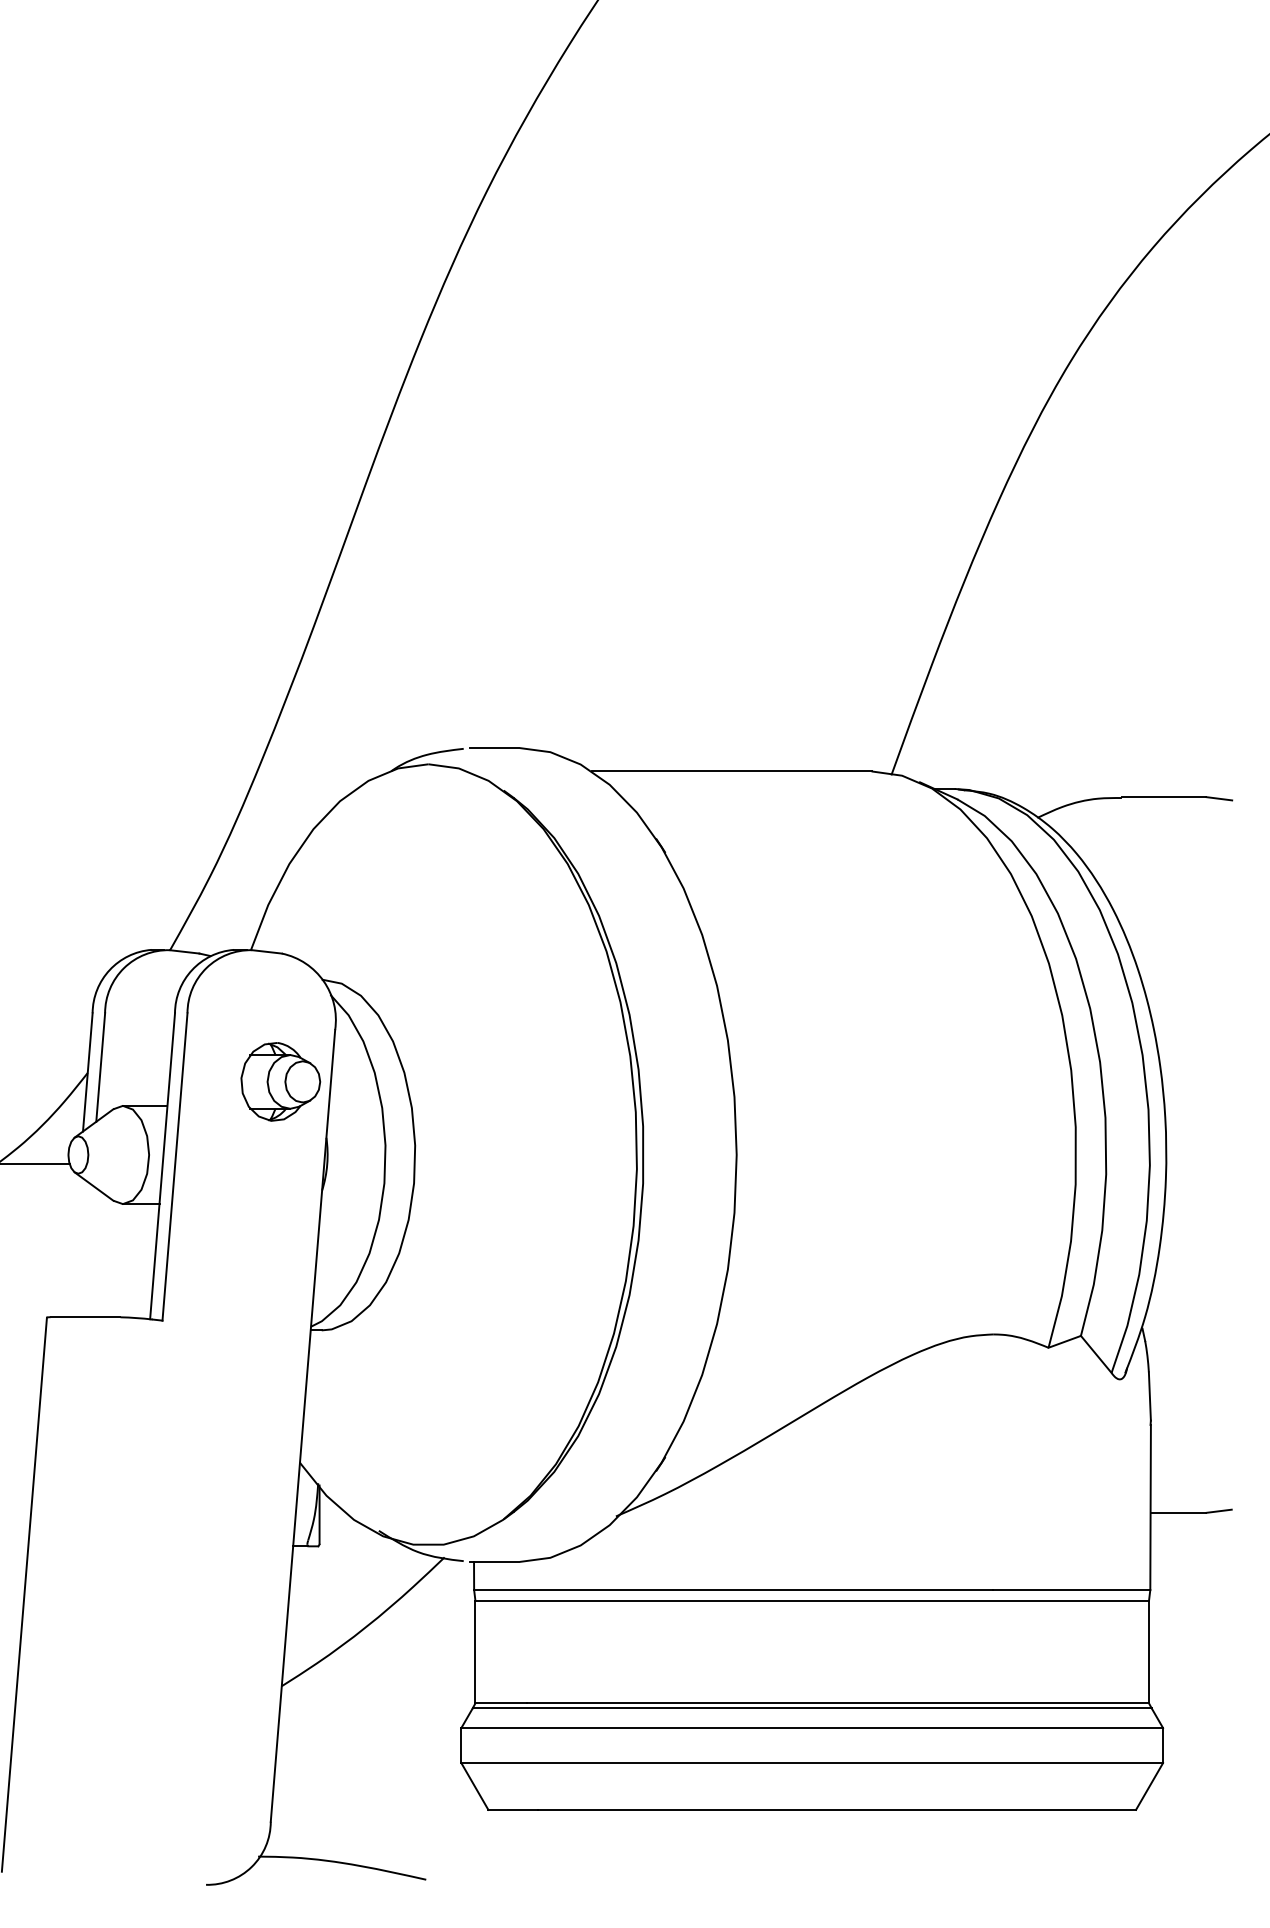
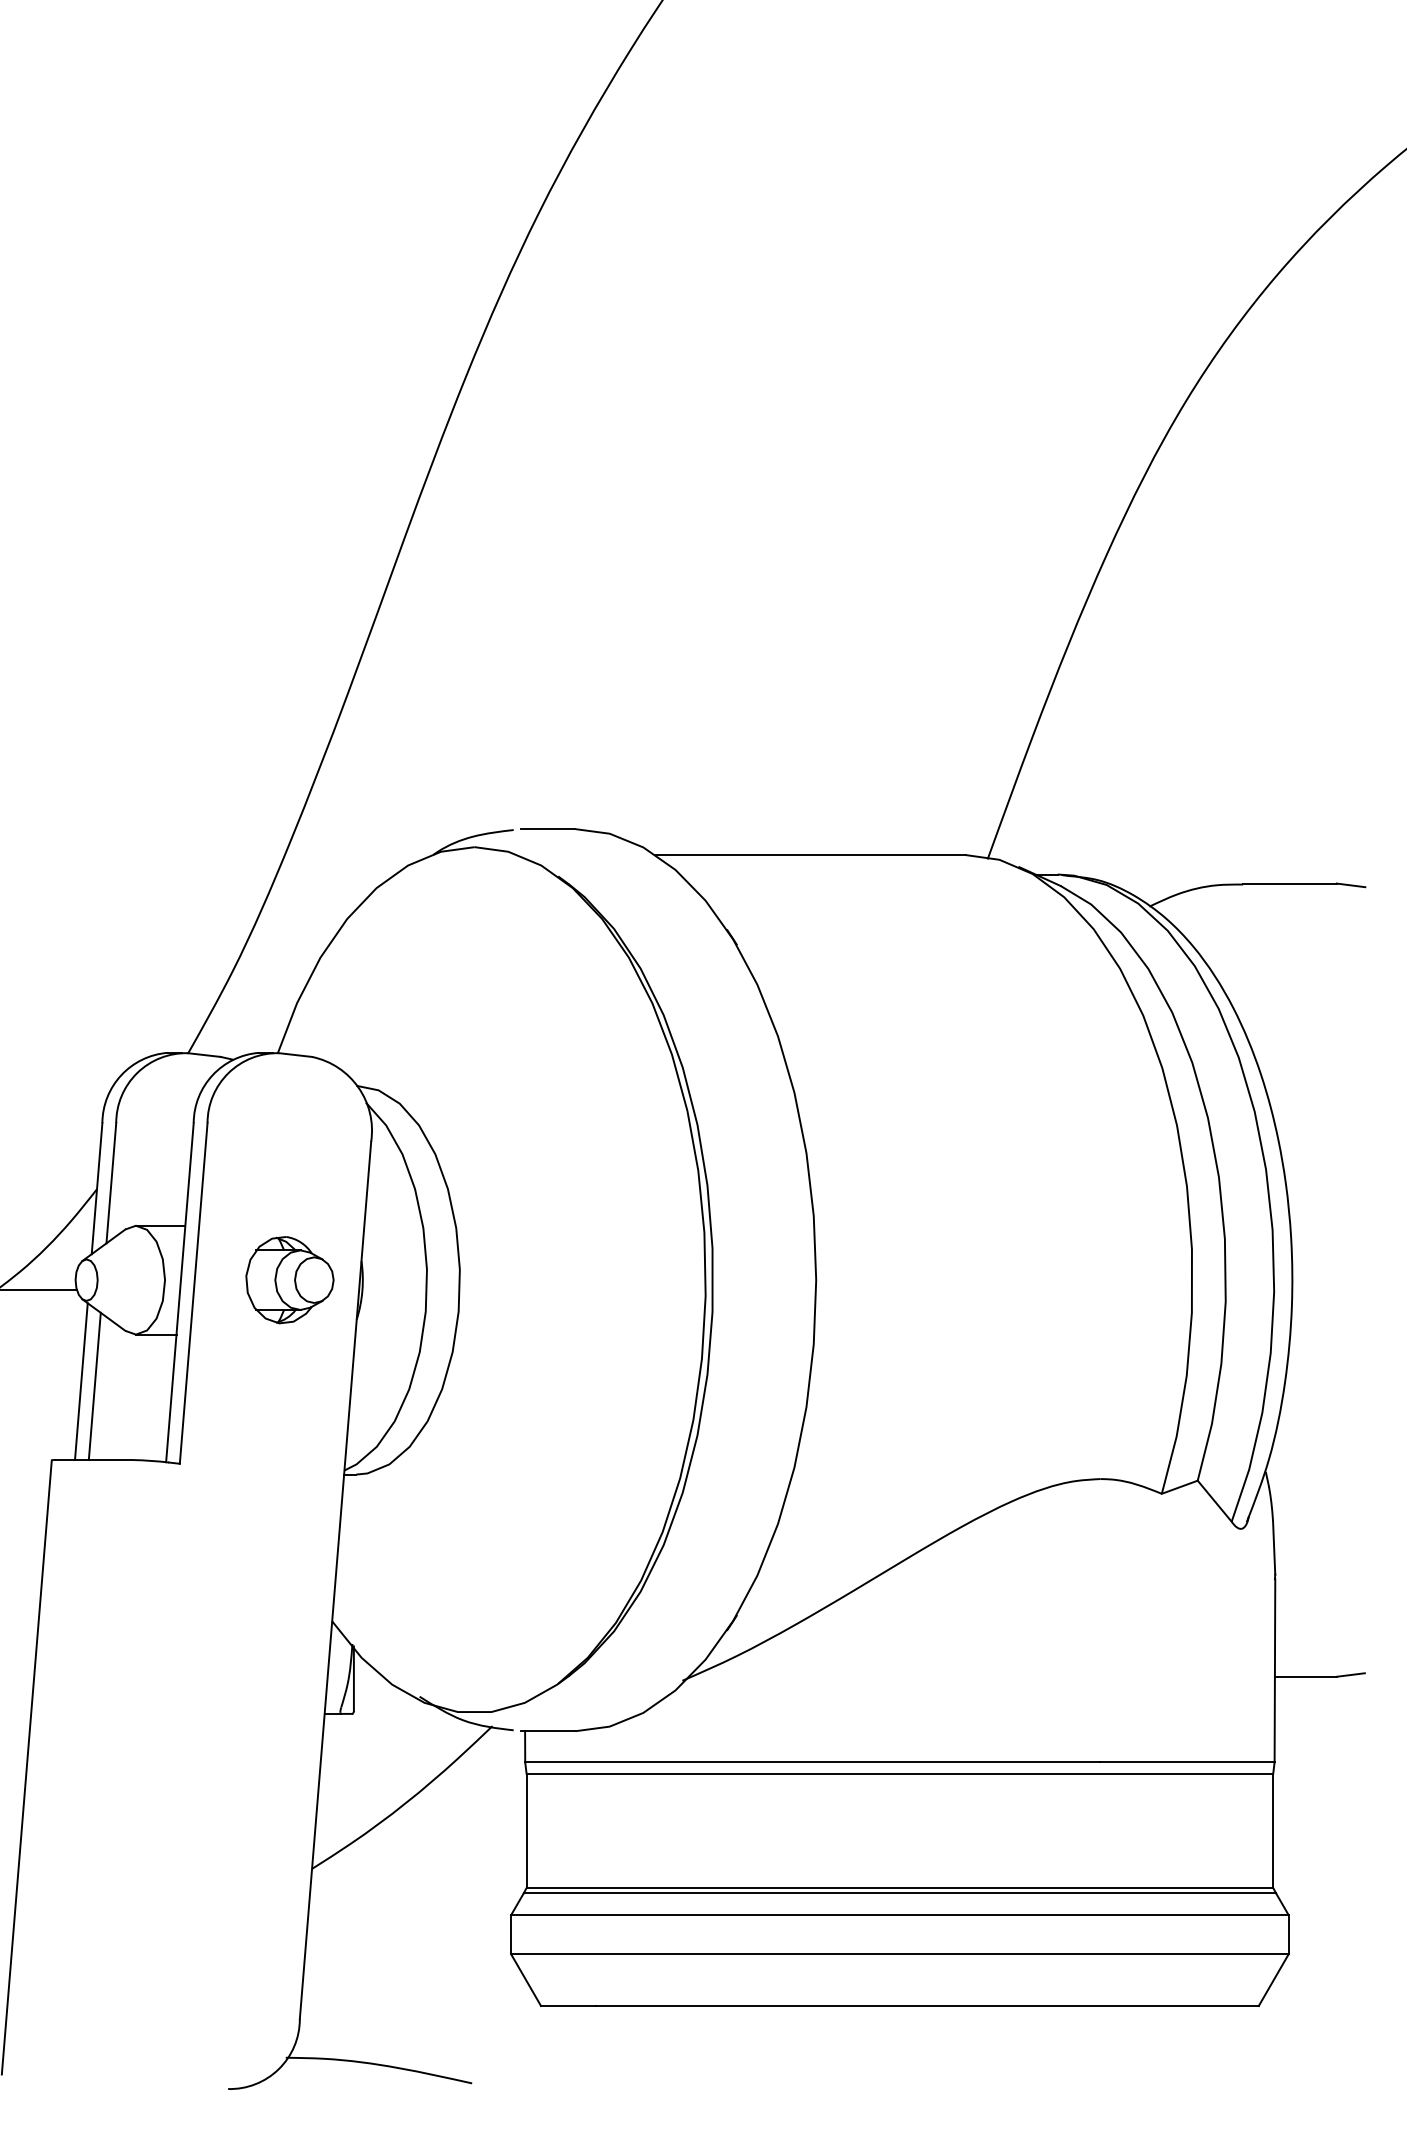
part: (280, 1082) -> (289, 1280), moved
line: (73, 1246) -> (81, 1381), added
line: (85, 1250) -> (94, 1386), added

